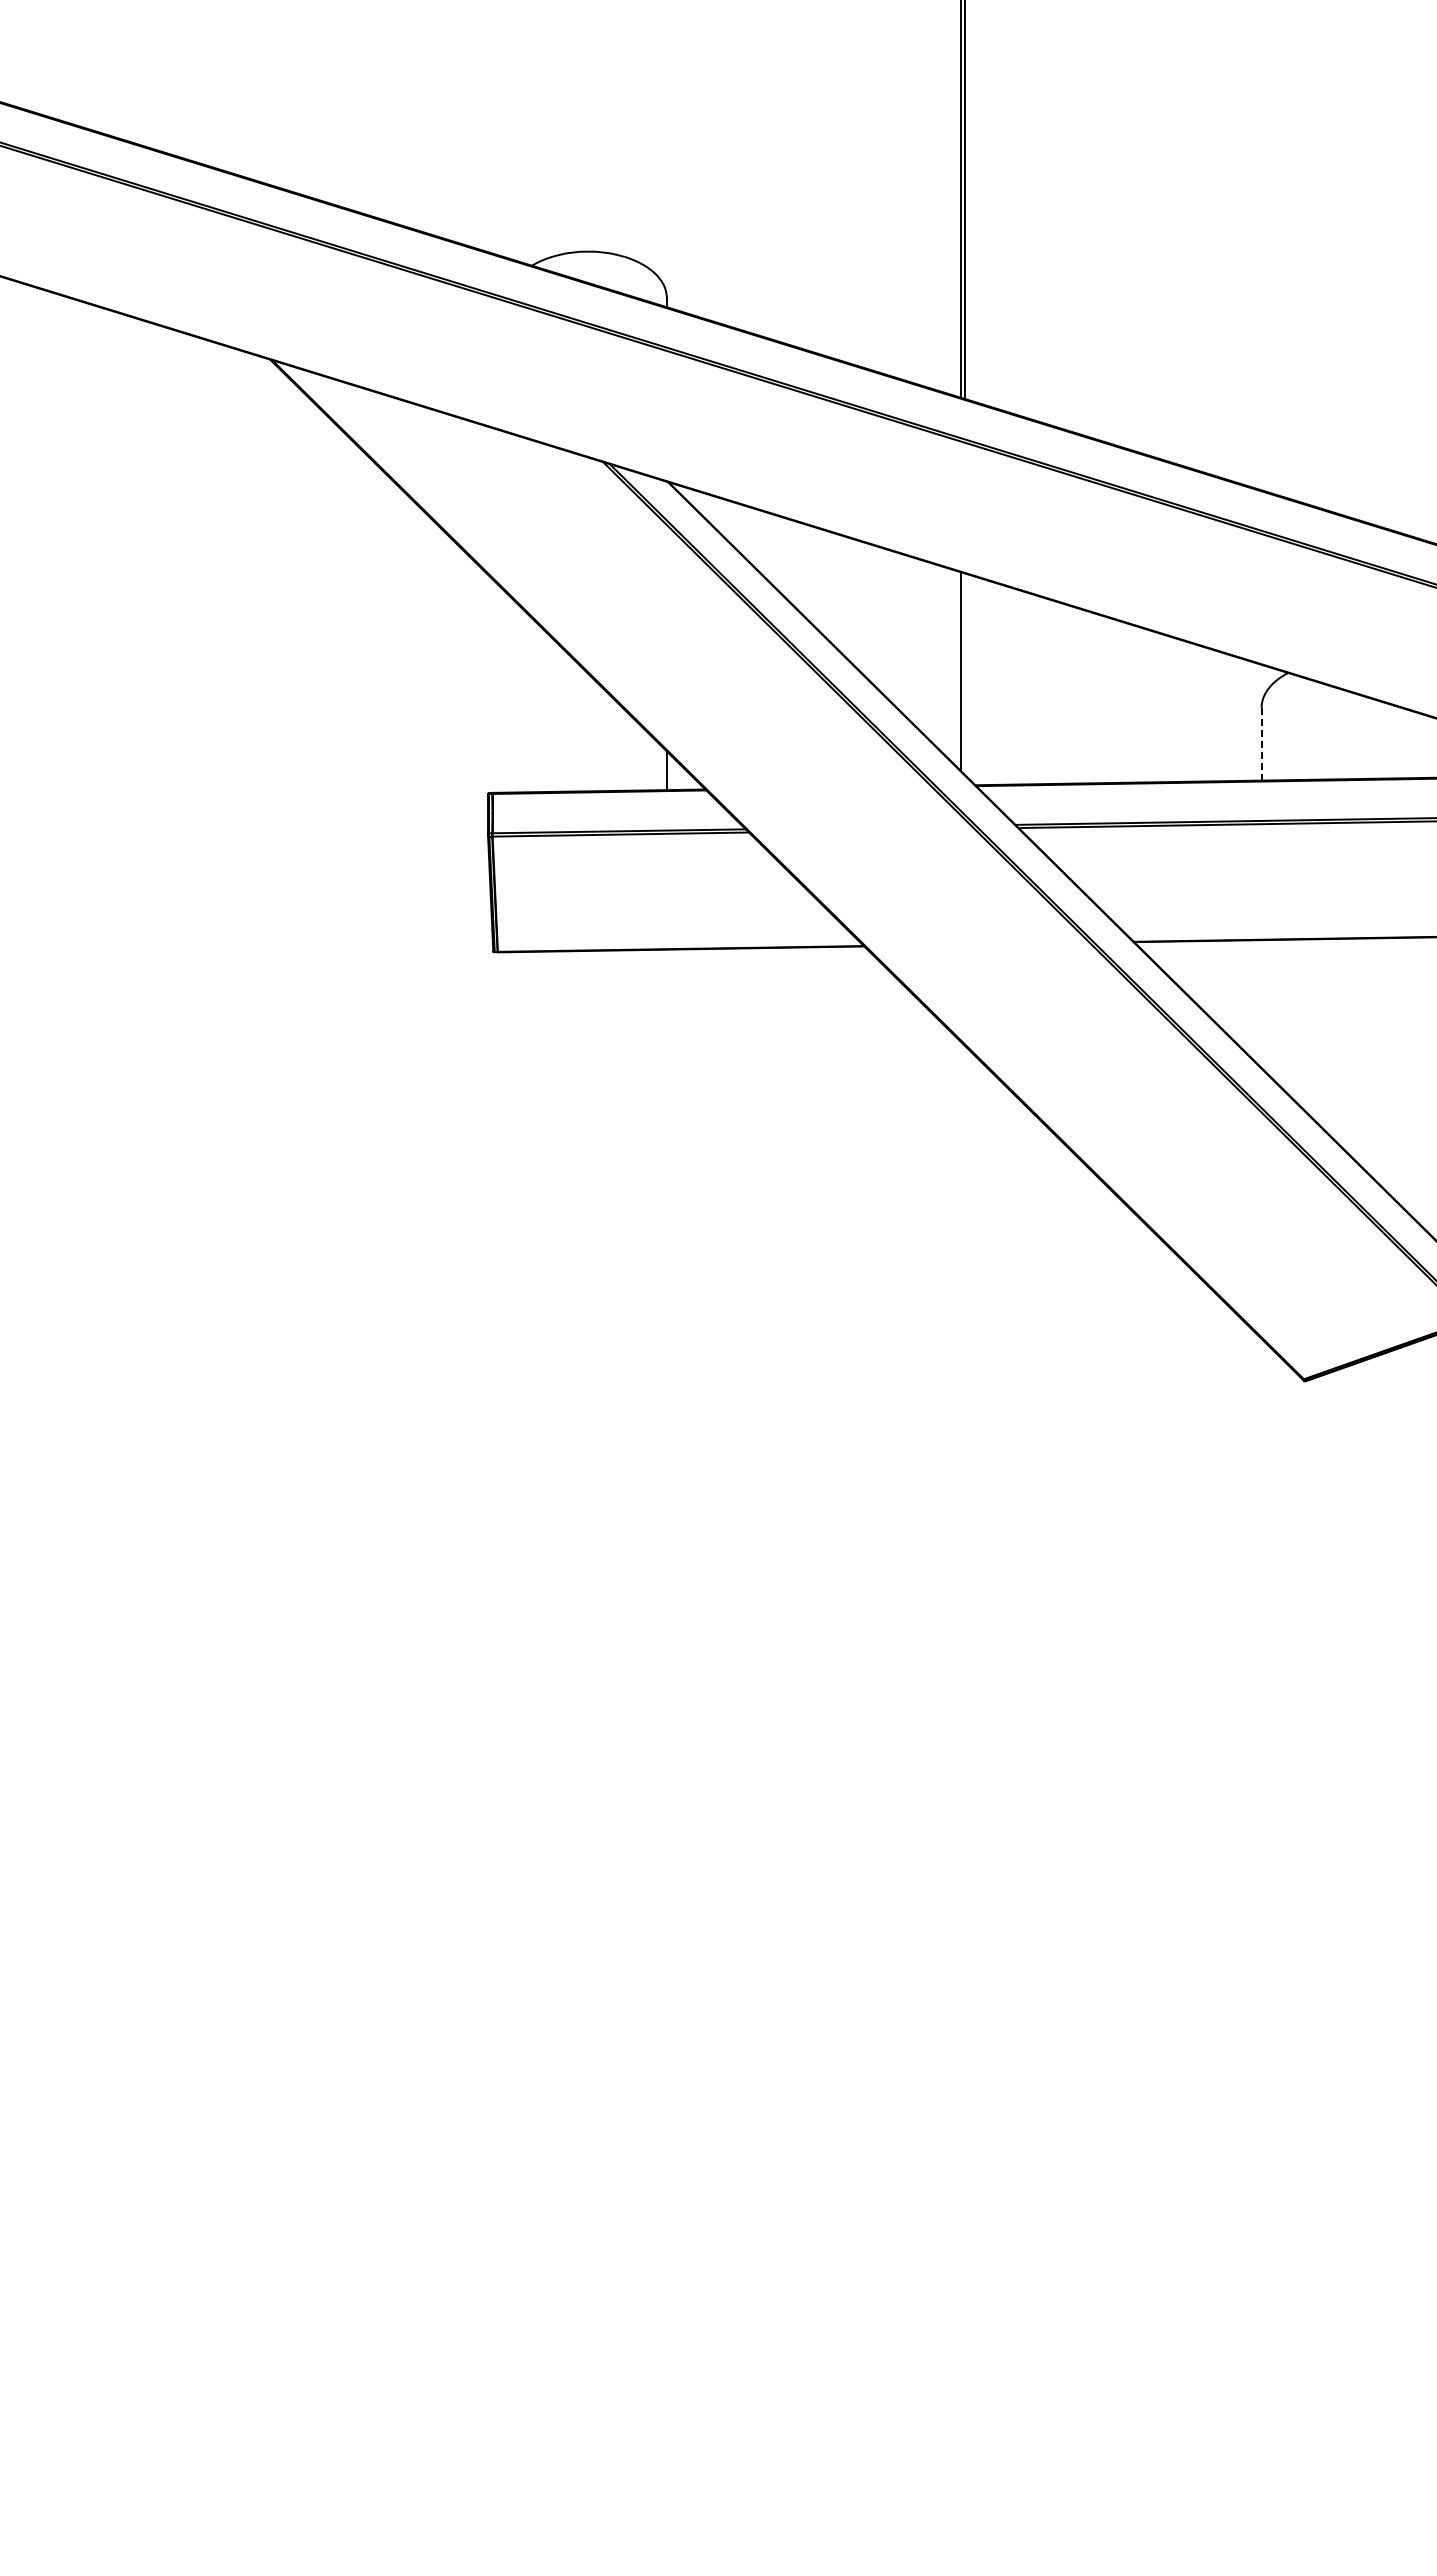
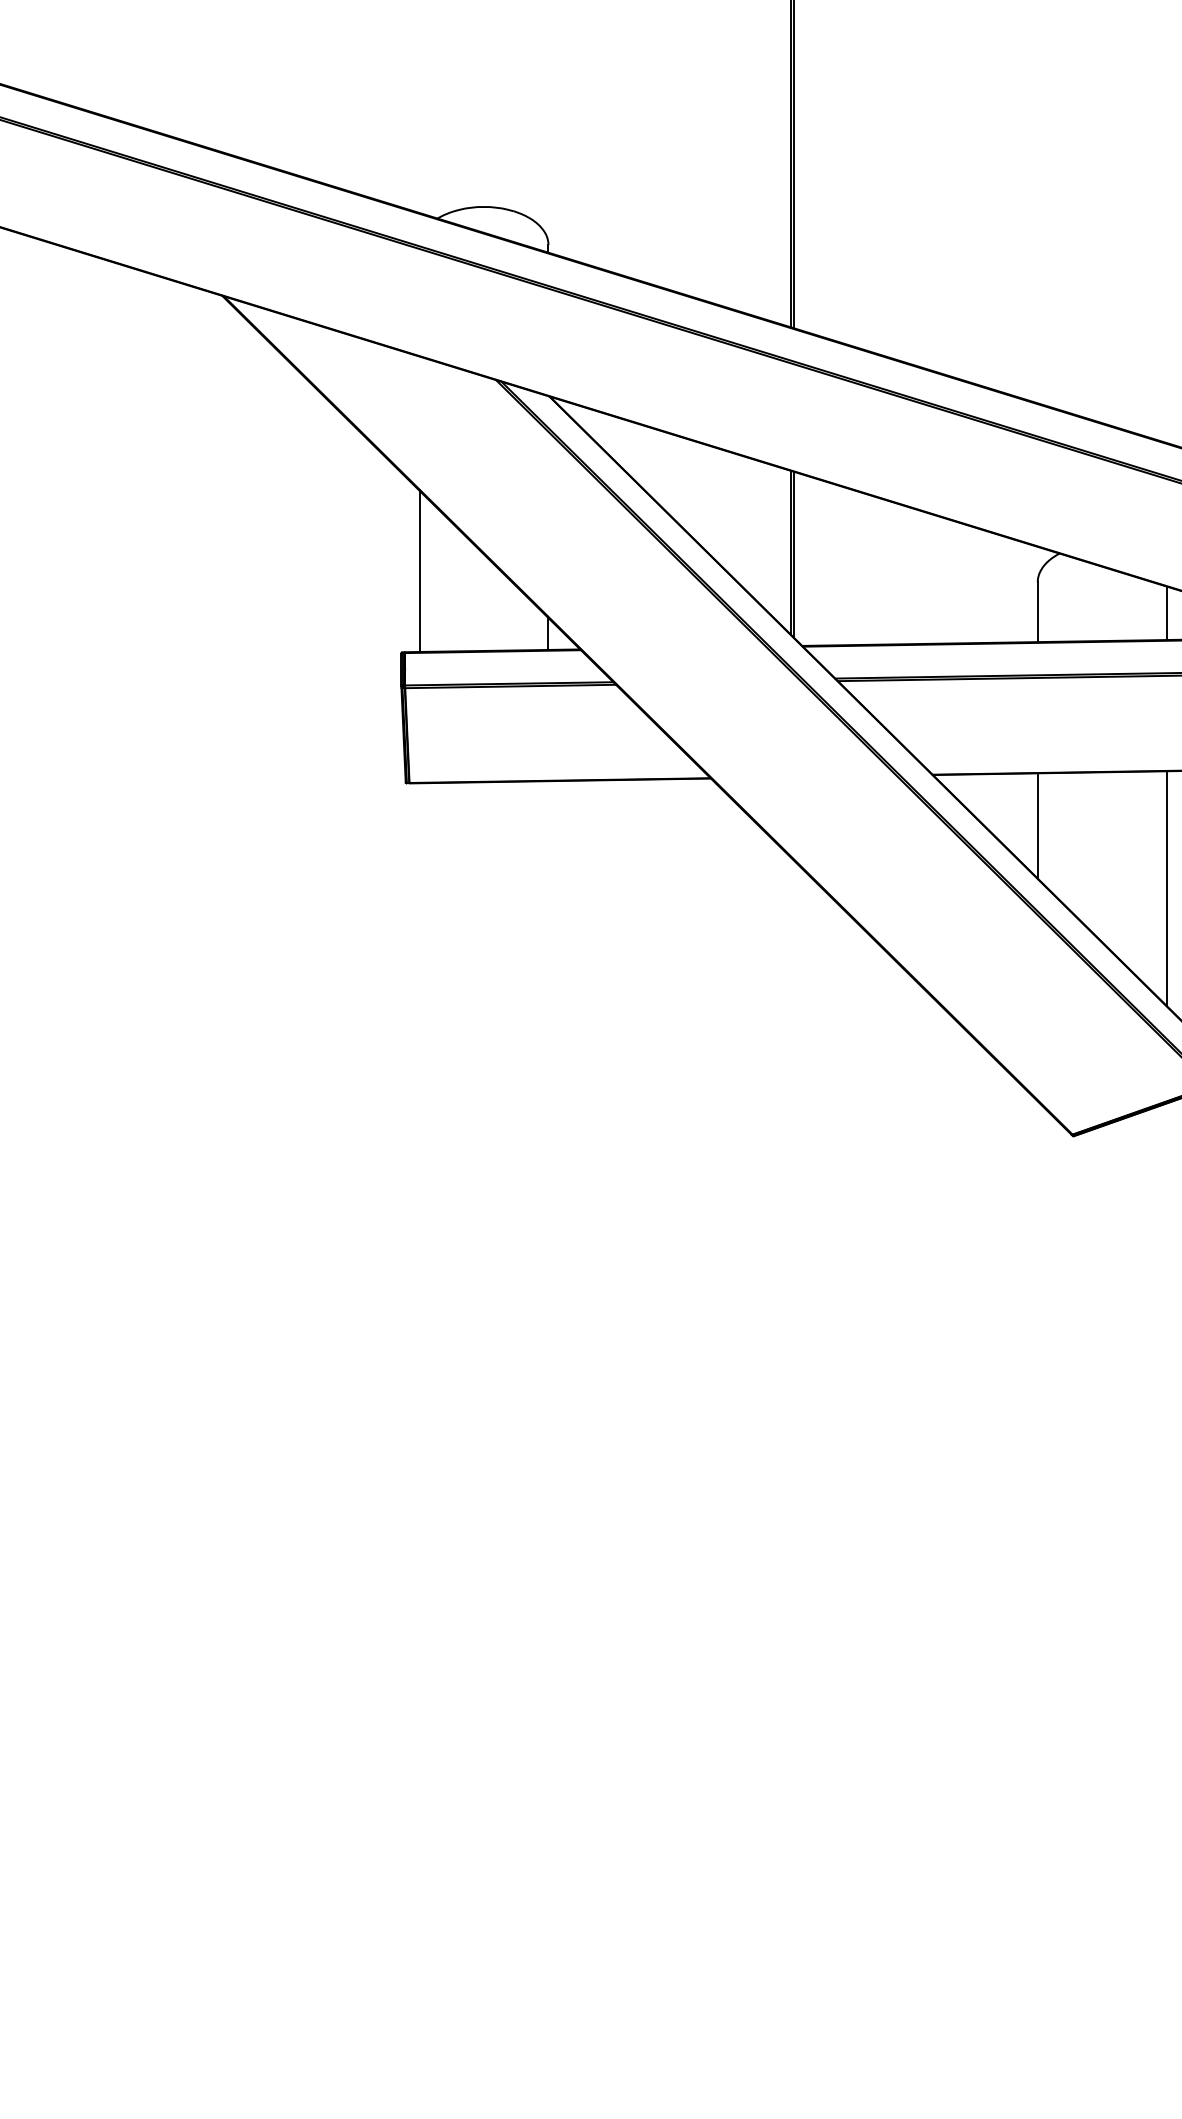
line: (964, 673) -> (793, 554), added
line: (510, 694) -> (419, 571), added
line: (1261, 743) -> (1037, 611), dashed -> solid
line: (1418, 745) -> (1166, 613), added
line: (1261, 1004) -> (1037, 826), added
line: (1418, 1079) -> (1166, 887), added

